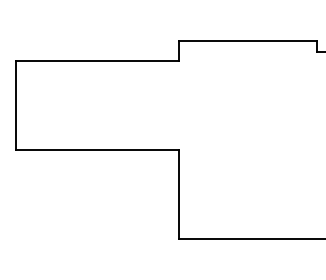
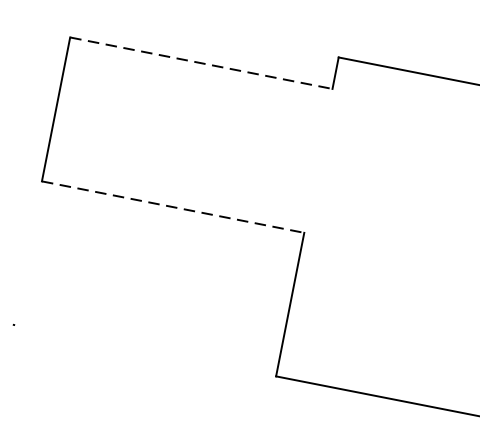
line: (98, 60) -> (202, 63), solid -> dashed
line: (98, 149) -> (174, 206), solid -> dashed

